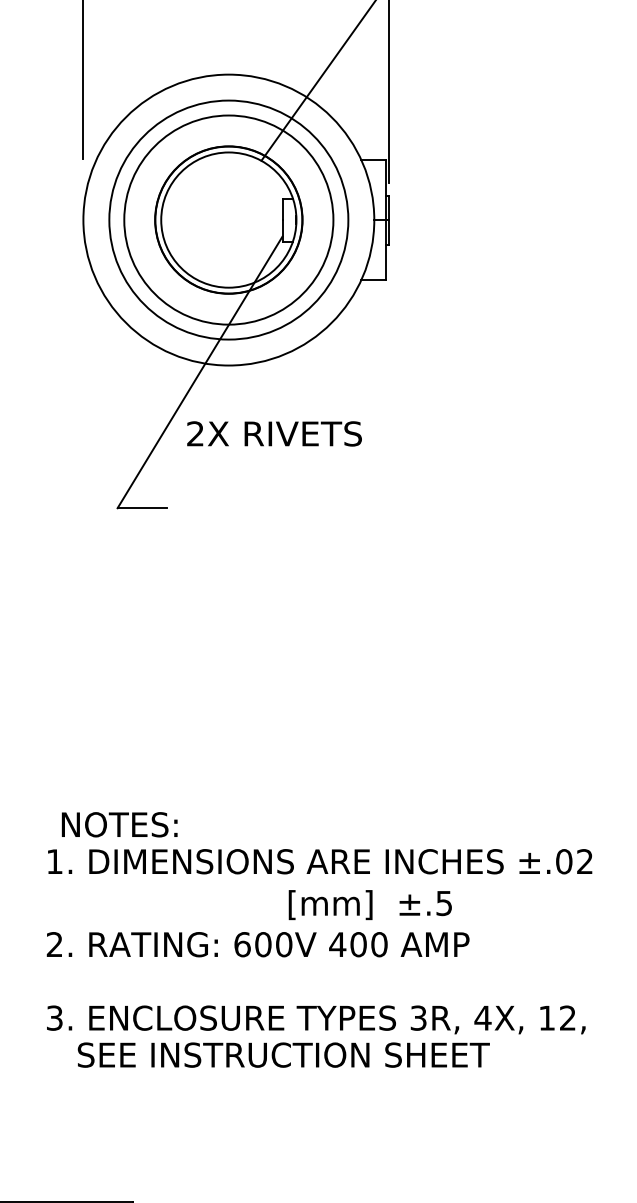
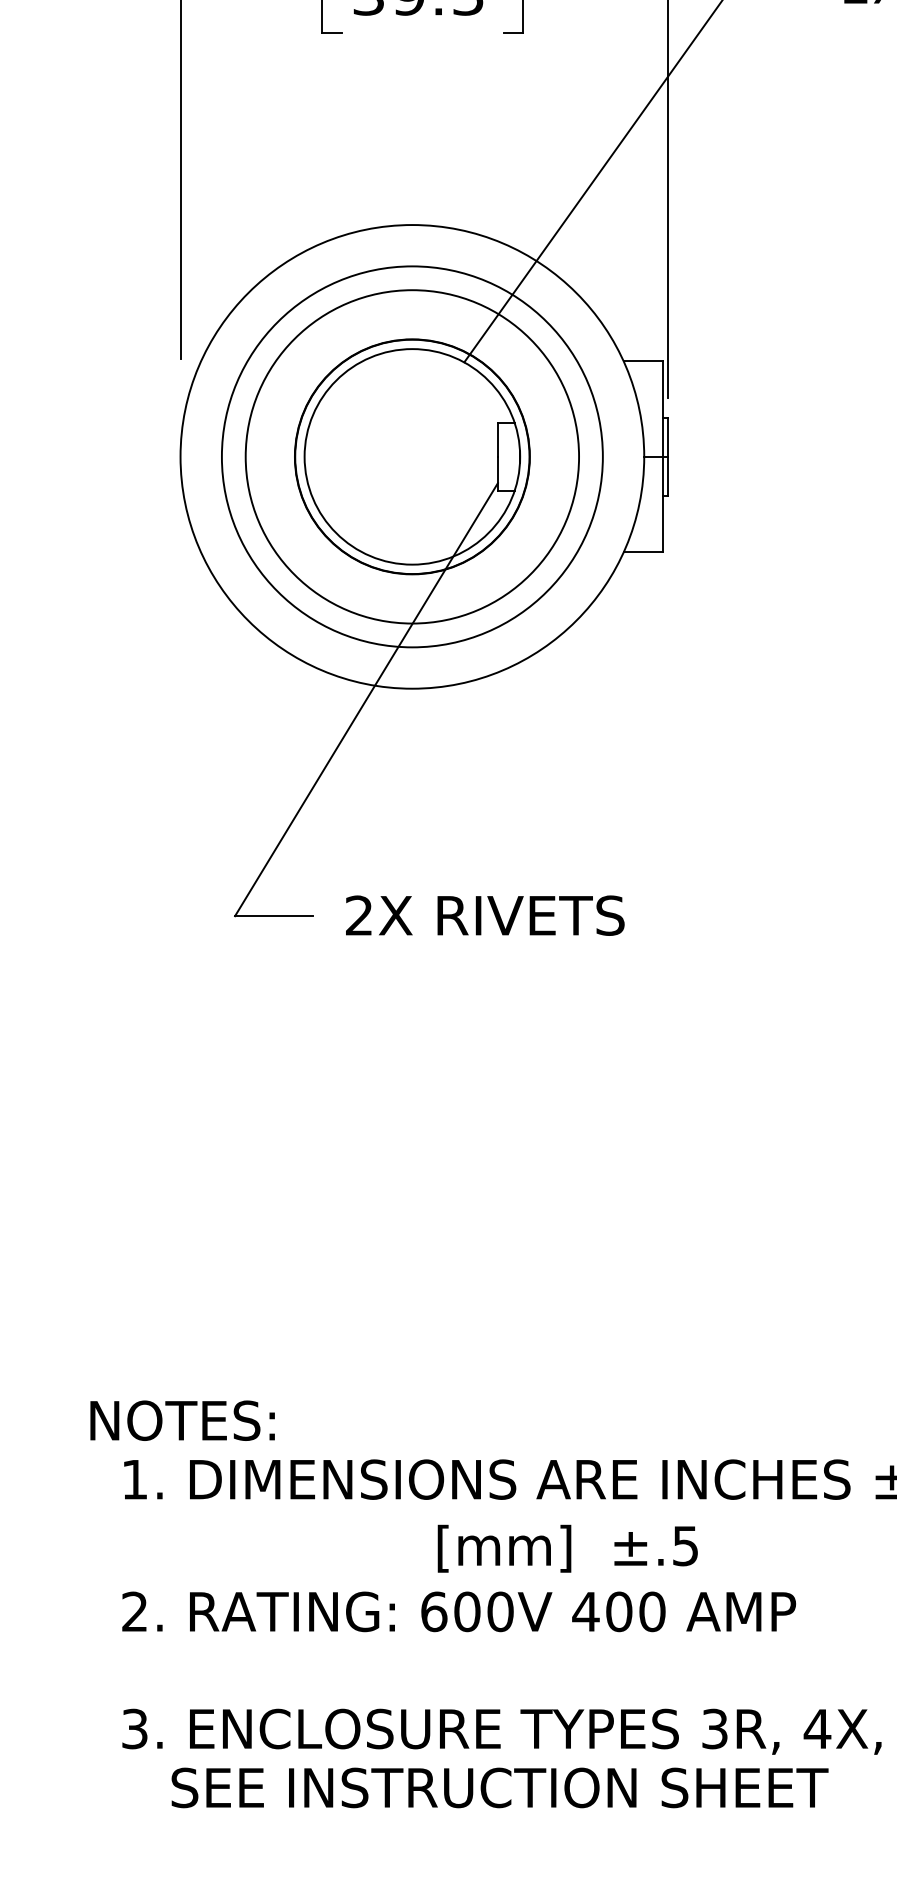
text: (274, 433) -> (485, 915), moved
text: (119, 824) -> (182, 1420), moved
text: (369, 905) -> (566, 1549), moved

